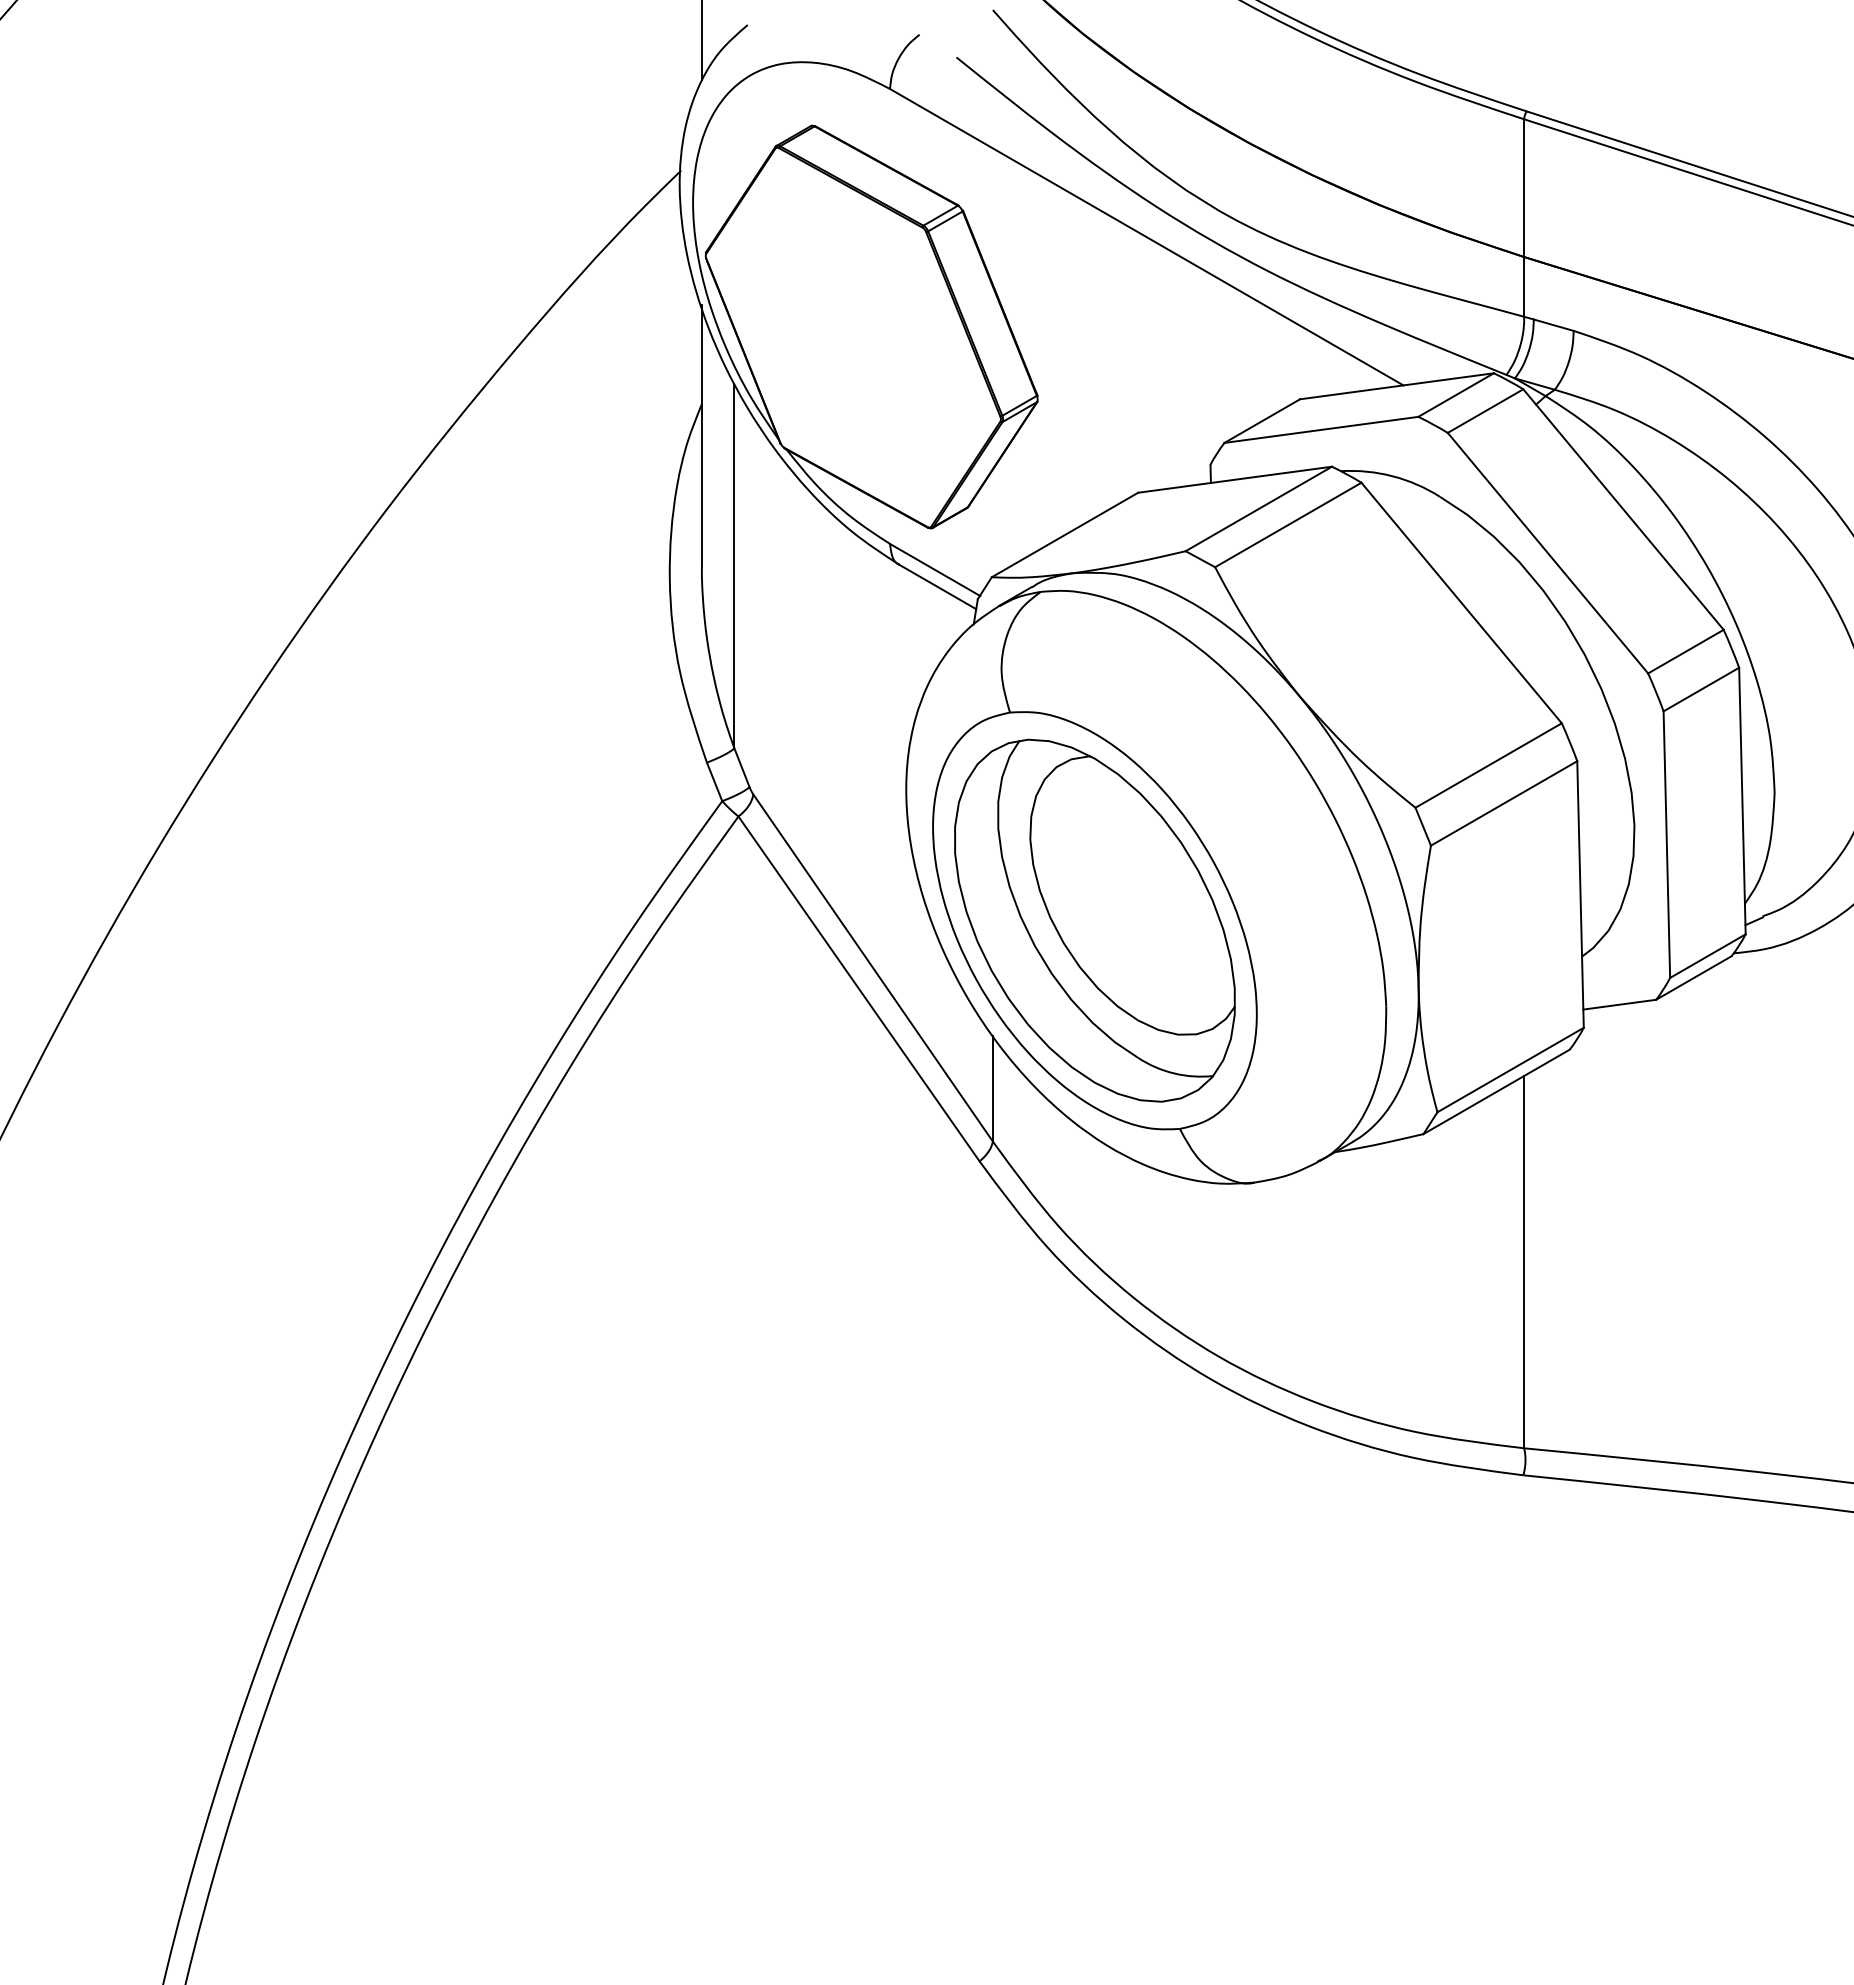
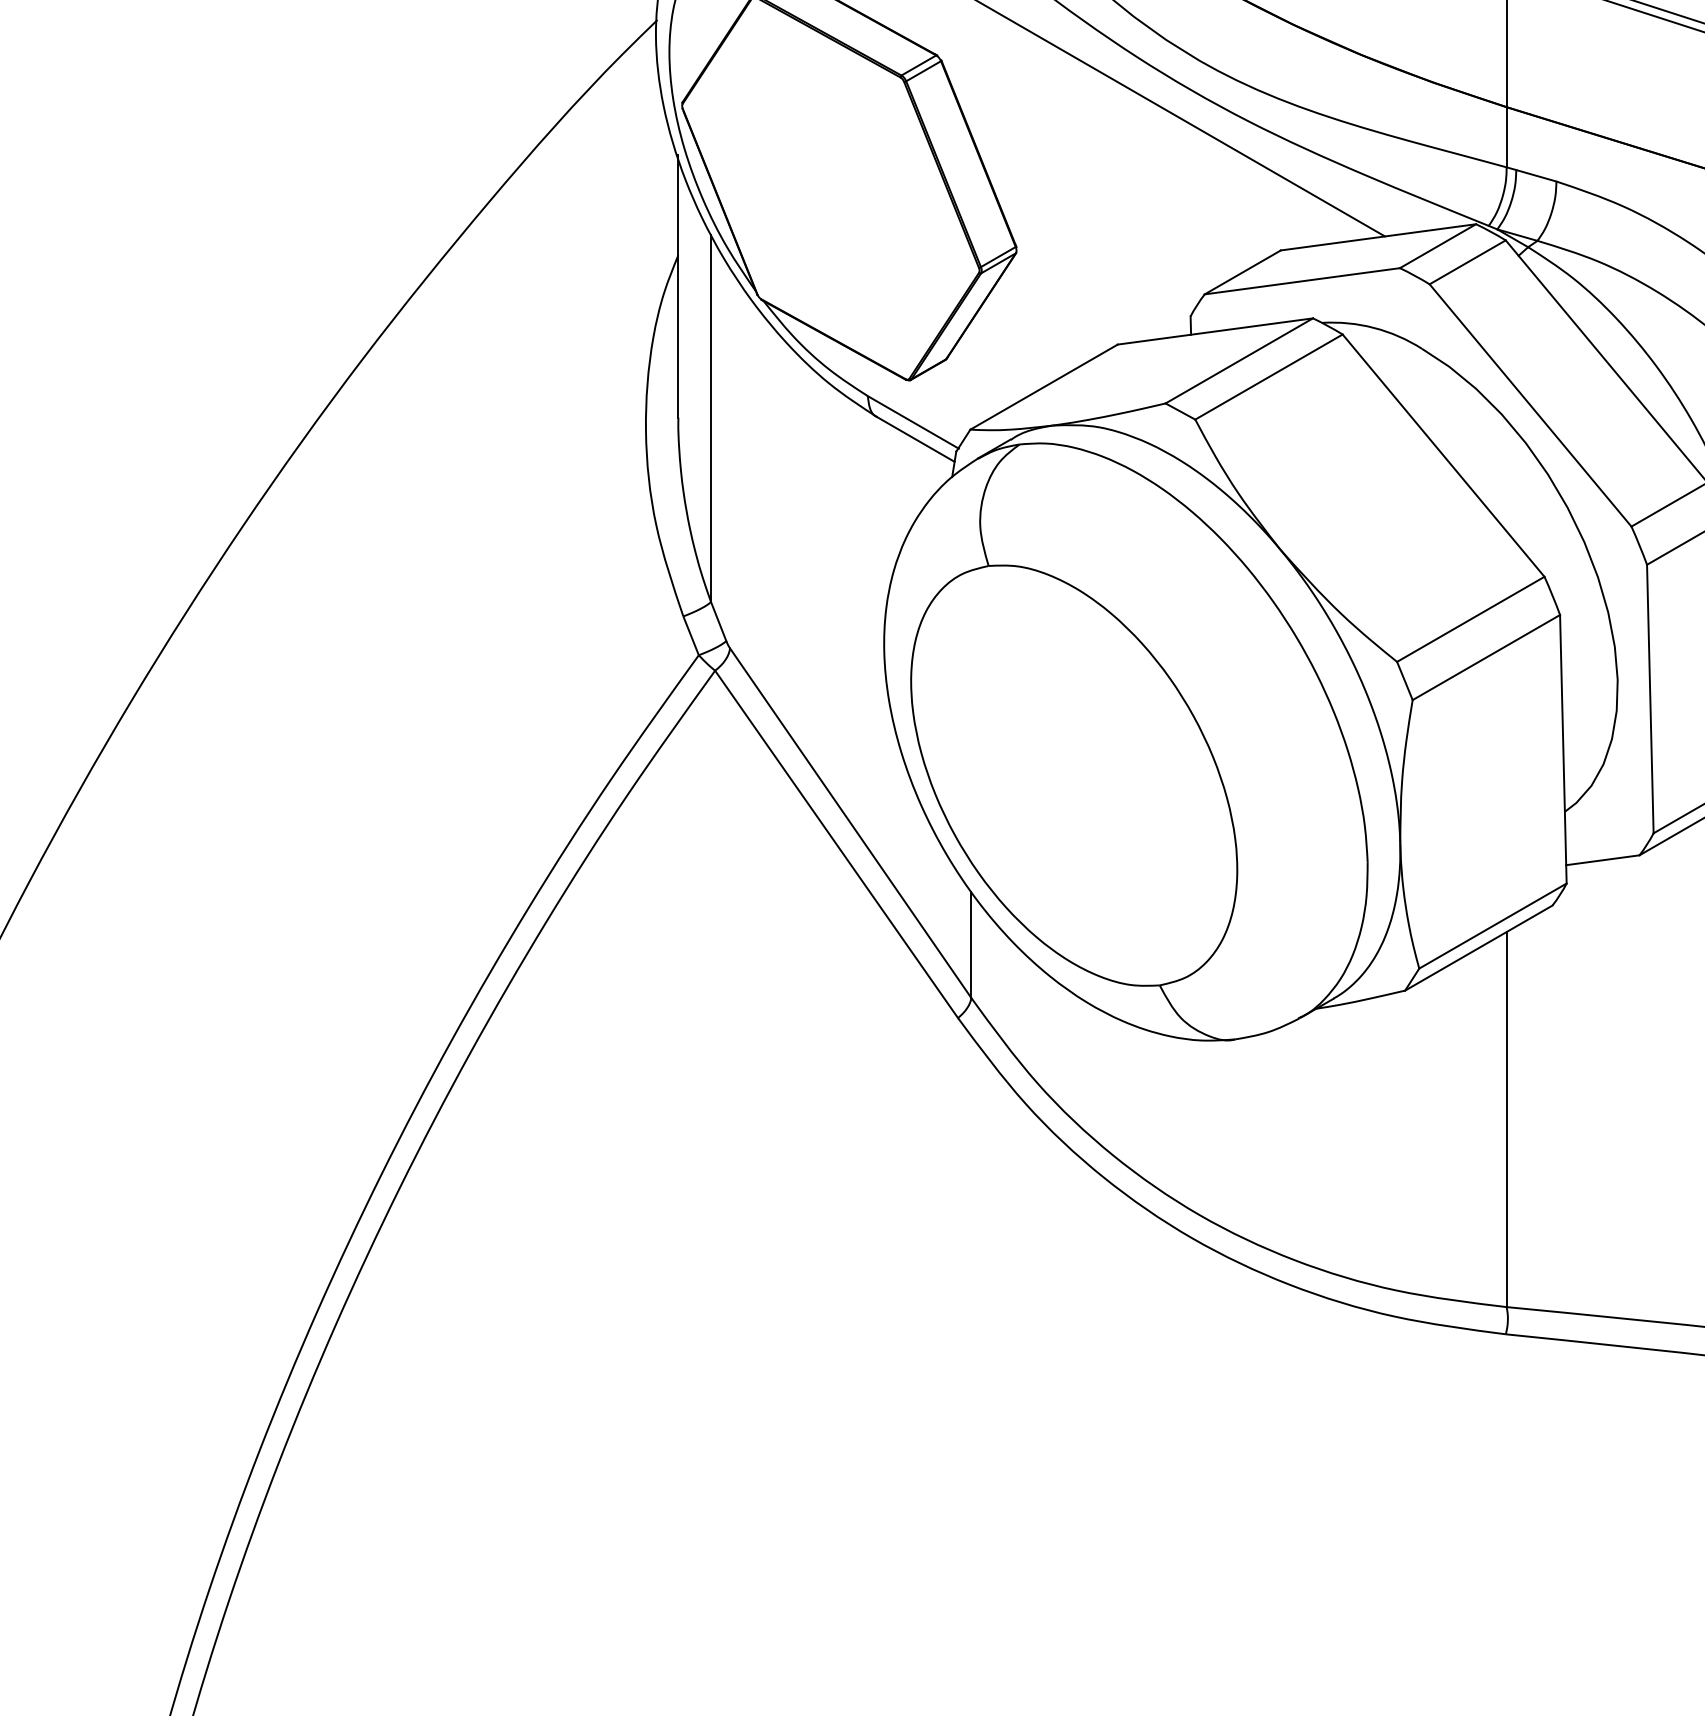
part: (1094, 920) -> (1073, 775), removed

